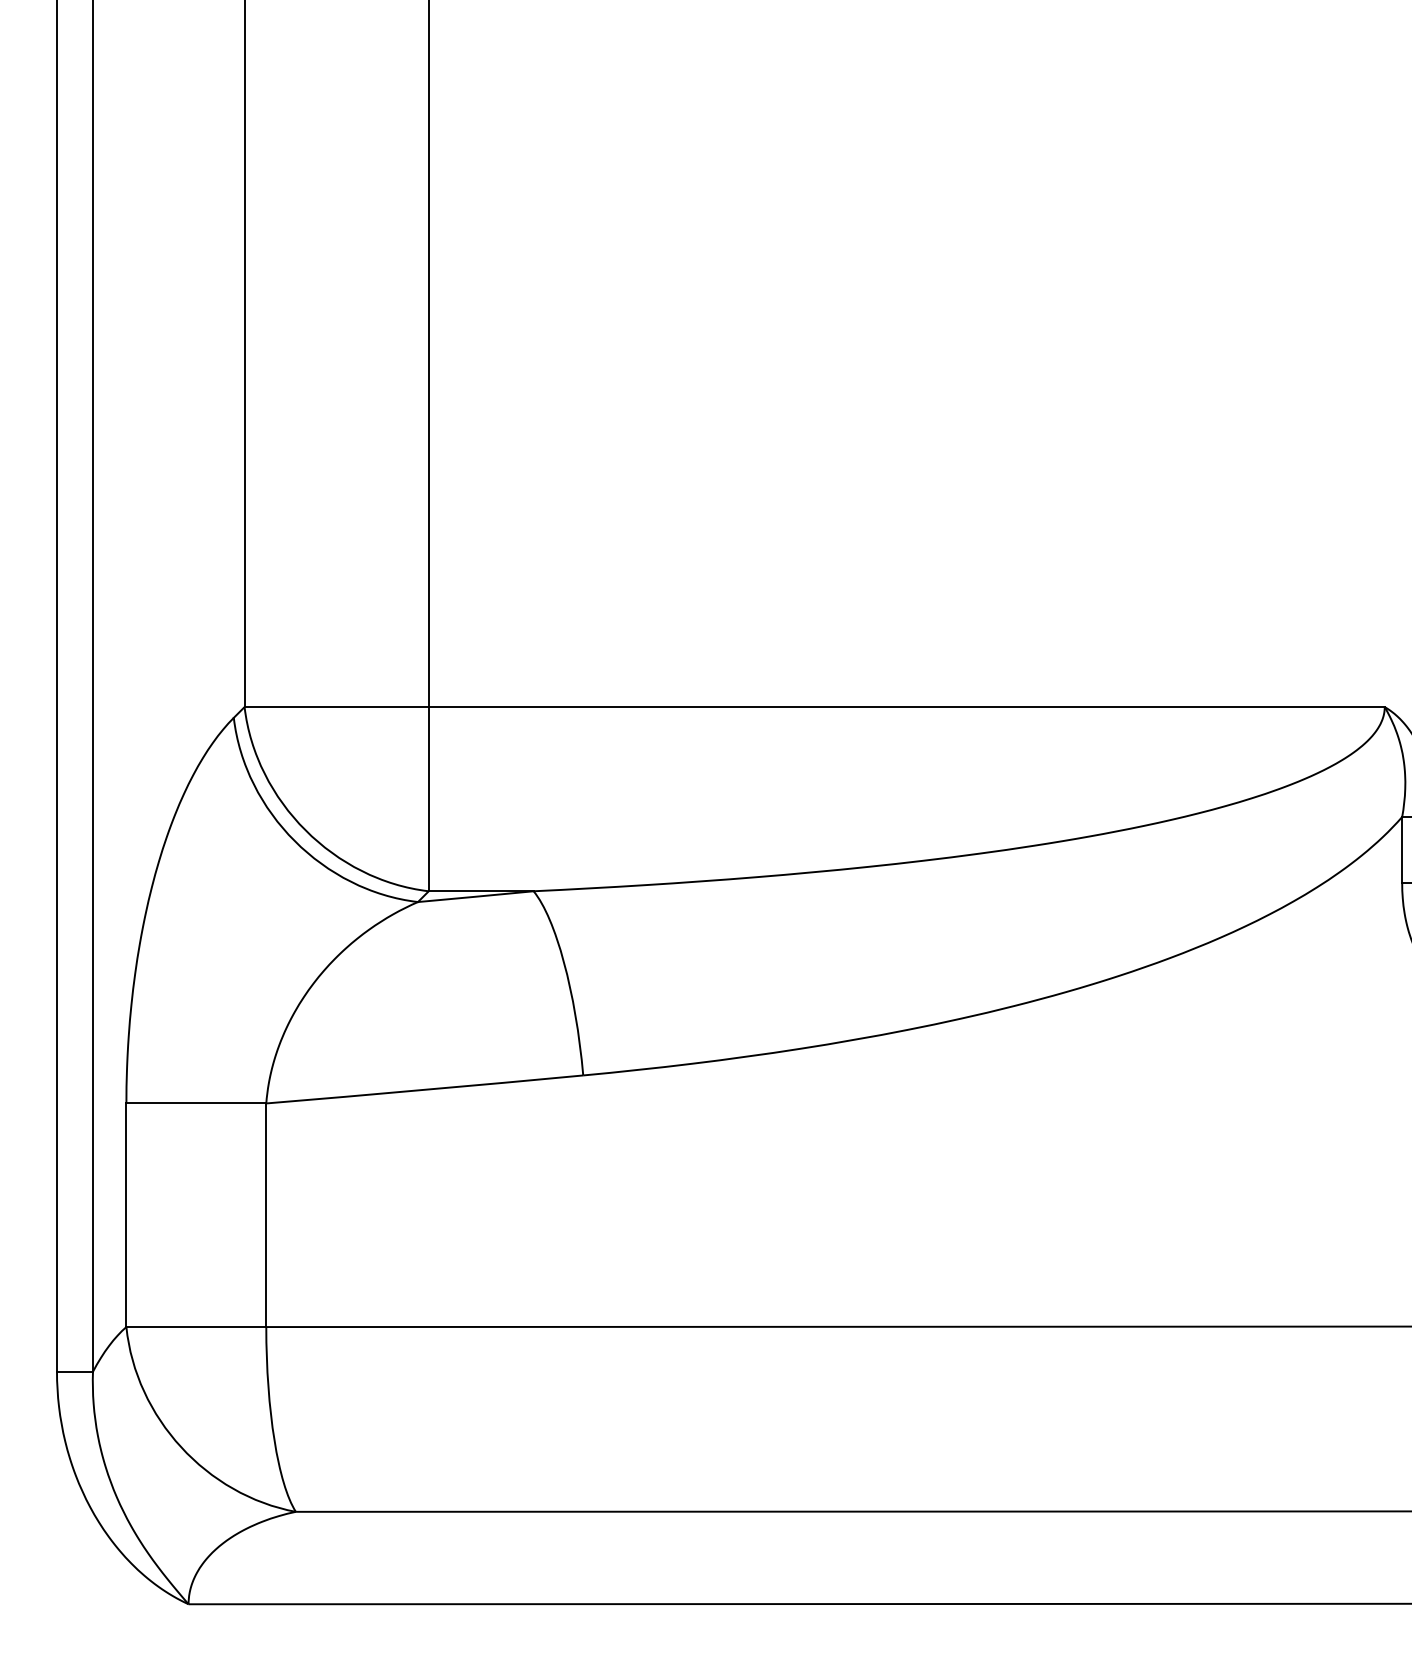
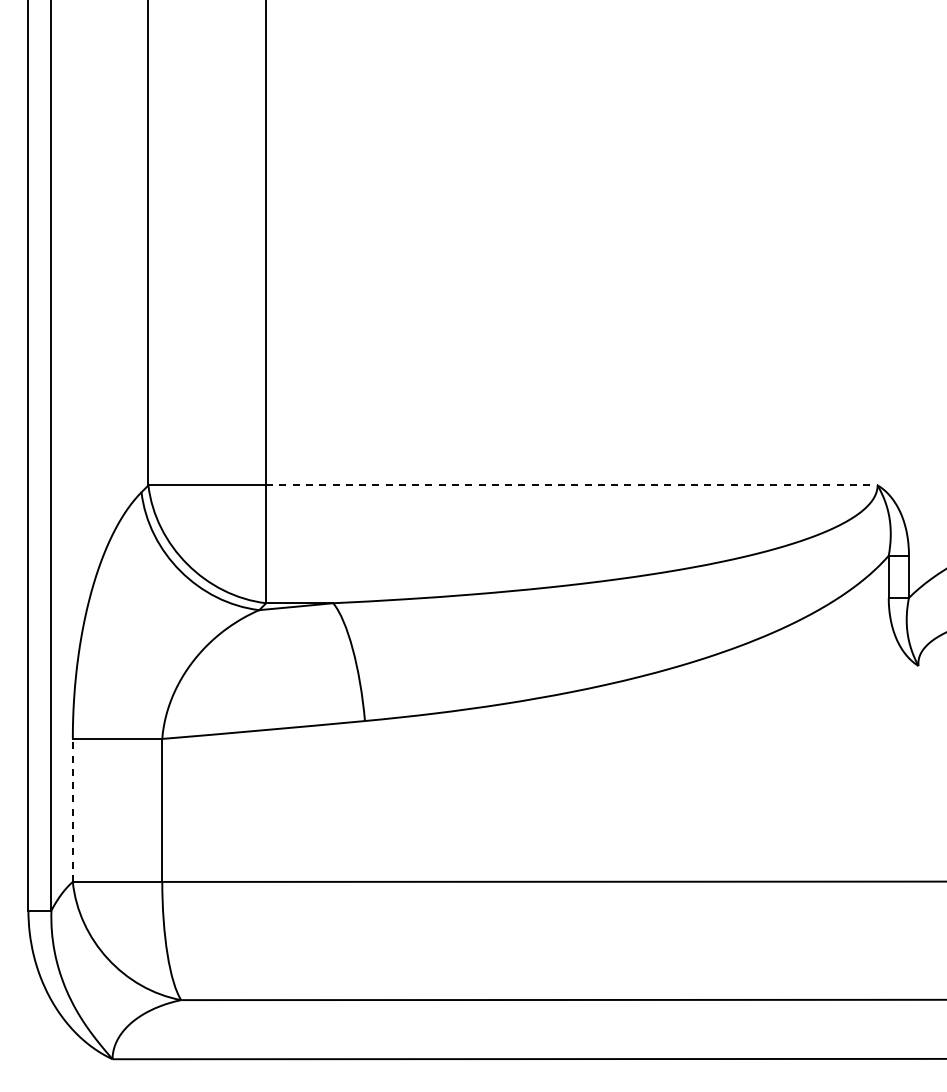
line: (906, 707) -> (571, 485), solid -> dashed
line: (125, 1213) -> (72, 809), solid -> dashed

